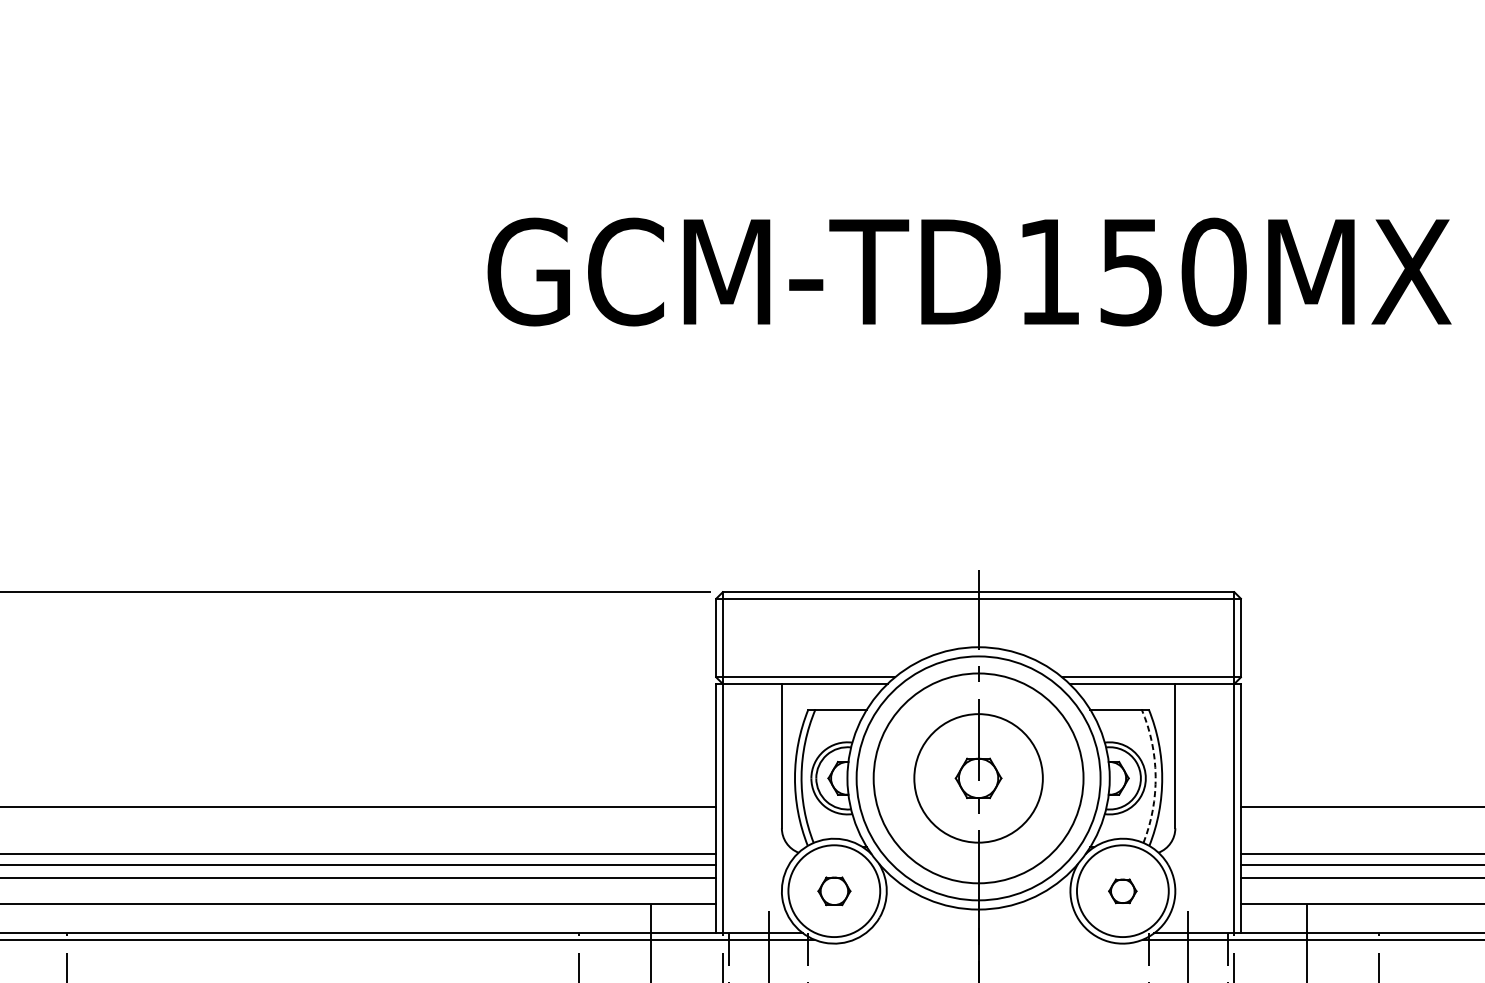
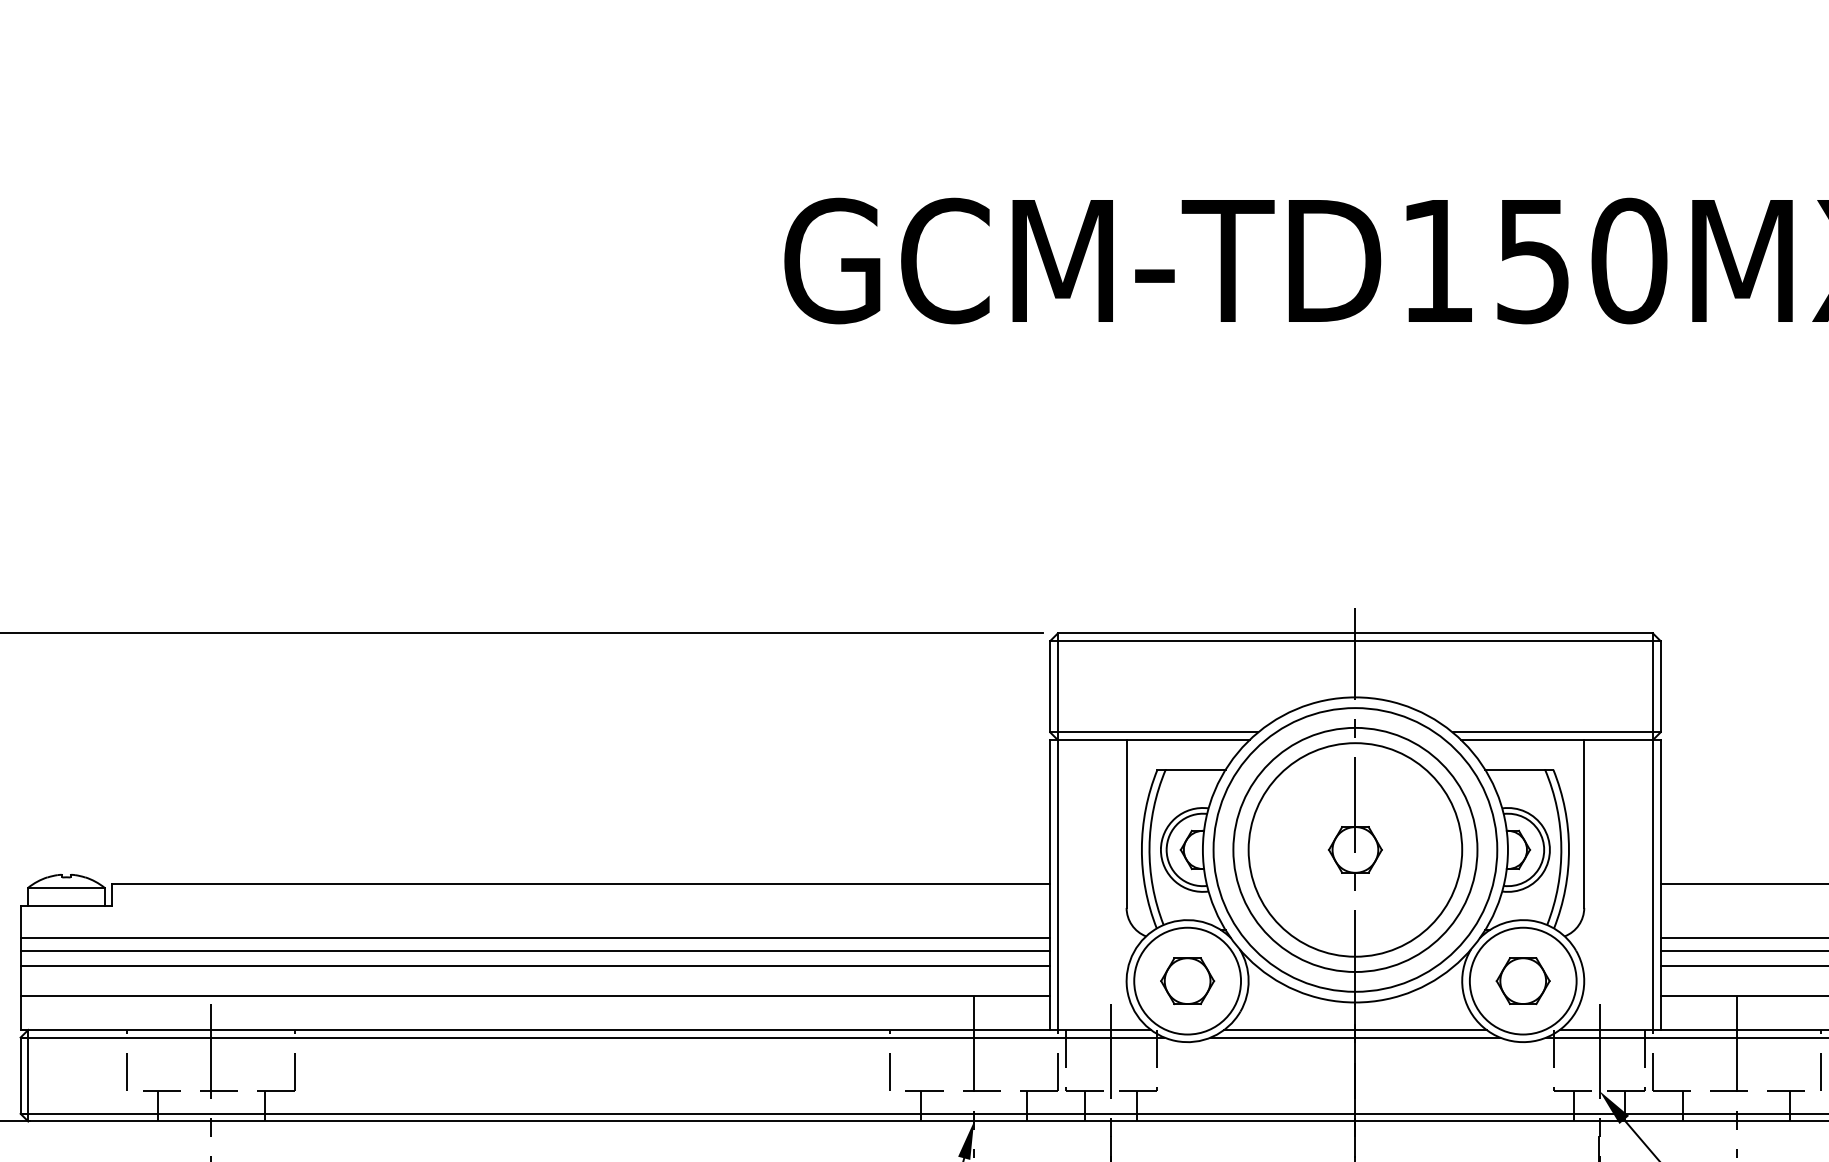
arc: (1155, 776) -> (1561, 847), dashed -> solid
circle: (978, 778) -> (1355, 849), size x1.43
part: (834, 891) -> (1187, 981), size x1.43
part: (1122, 891) -> (1522, 981), size x1.67
line: (978, 932) -> (1355, 1029), added
line: (978, 939) -> (1355, 1037), added

